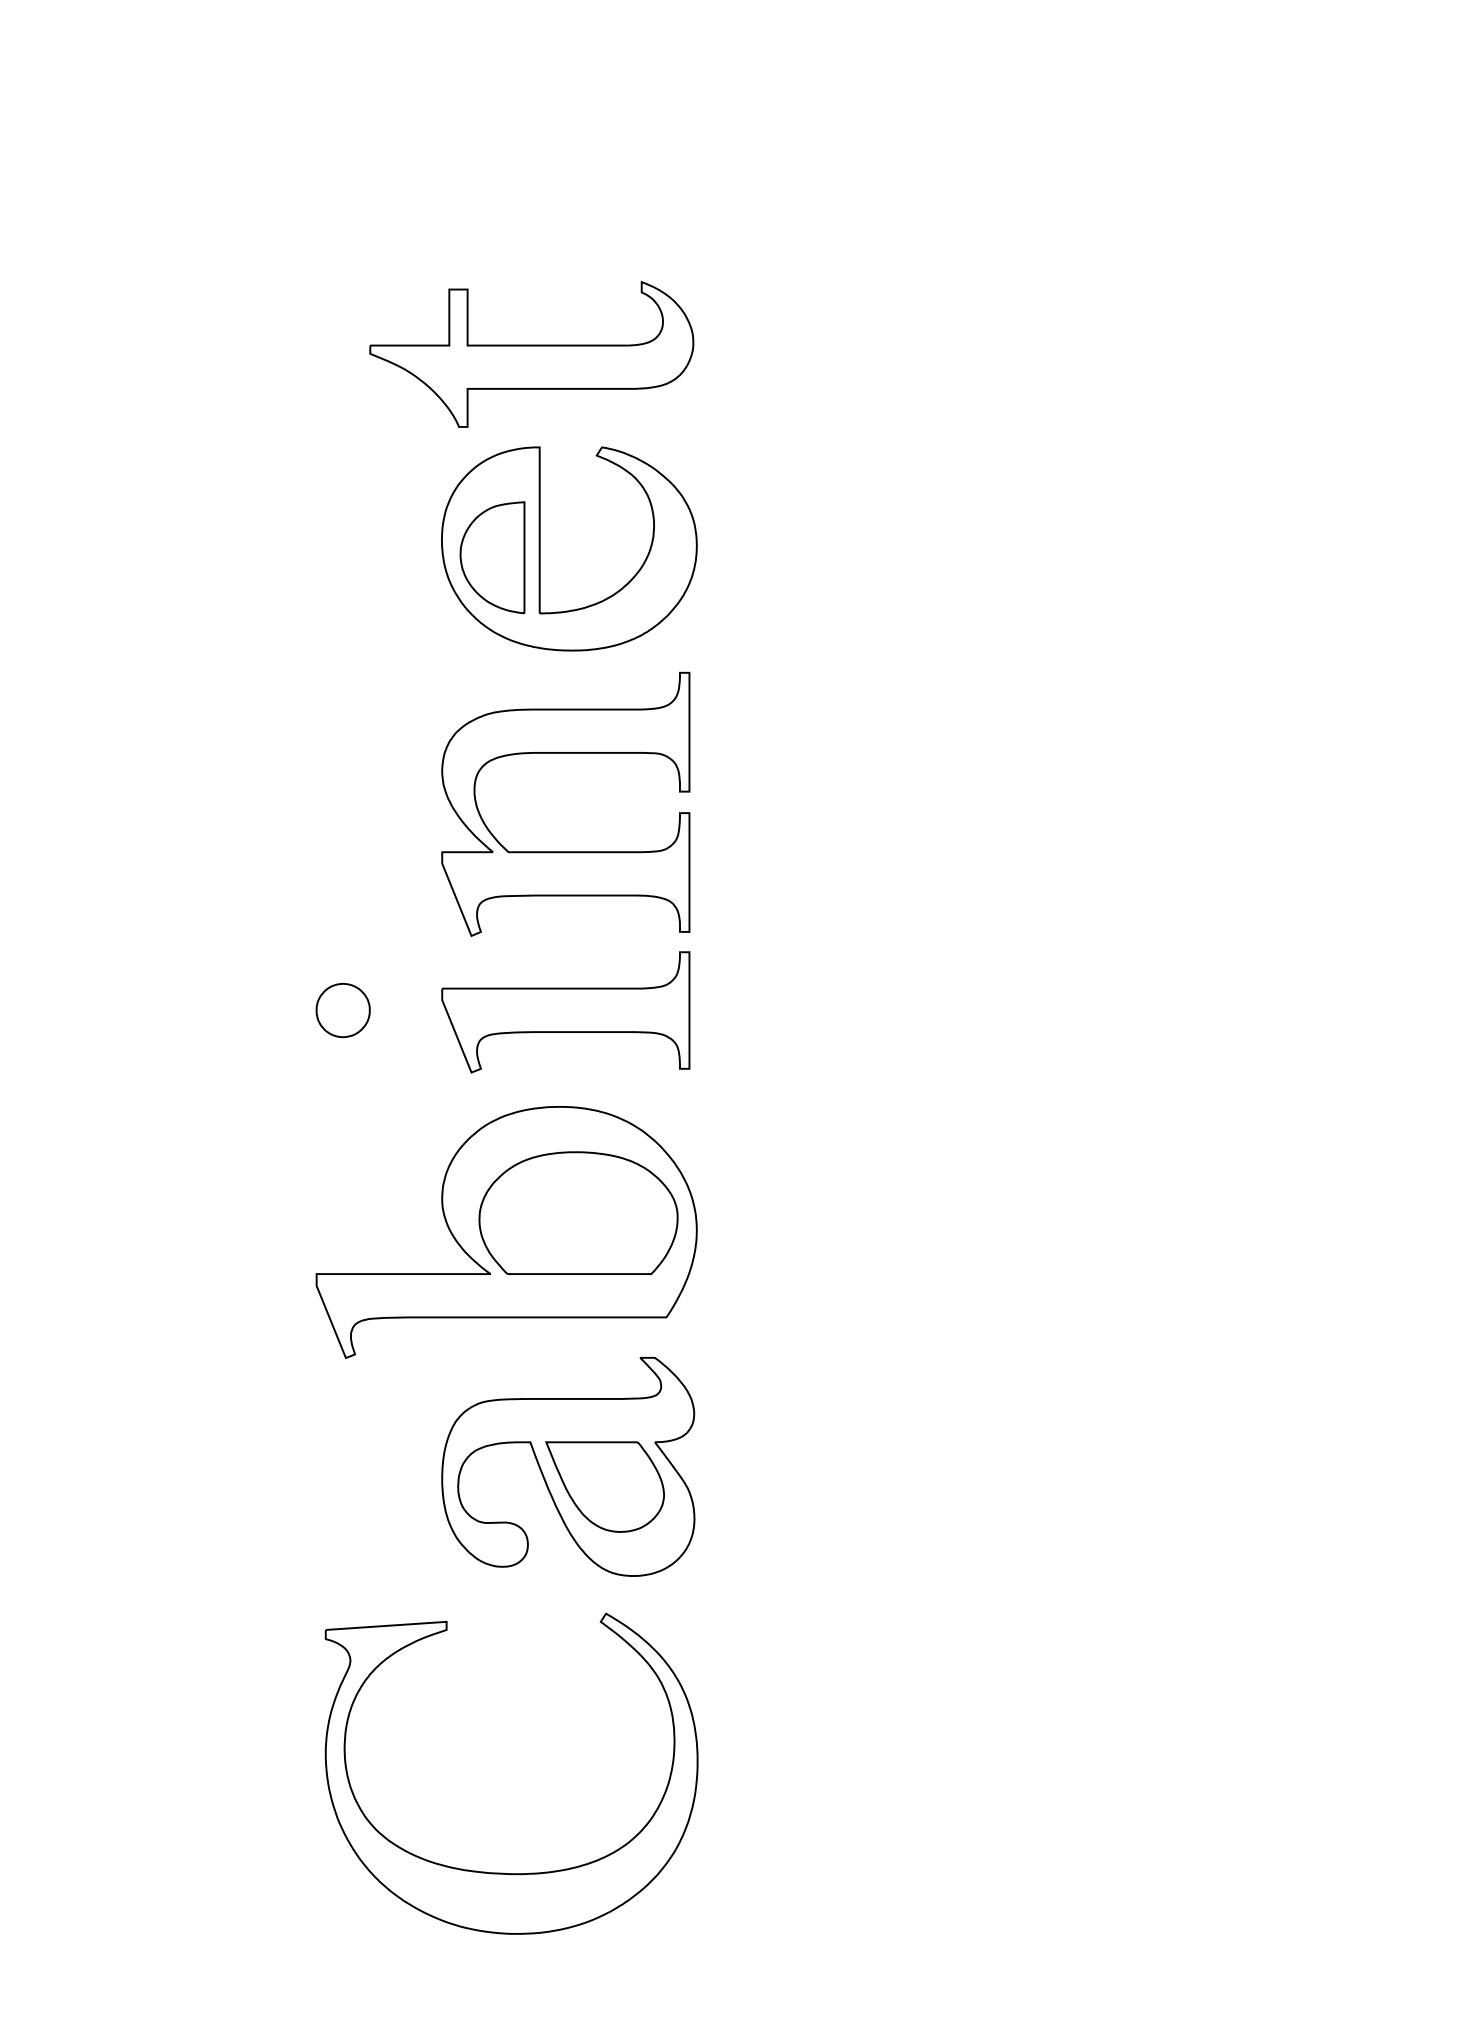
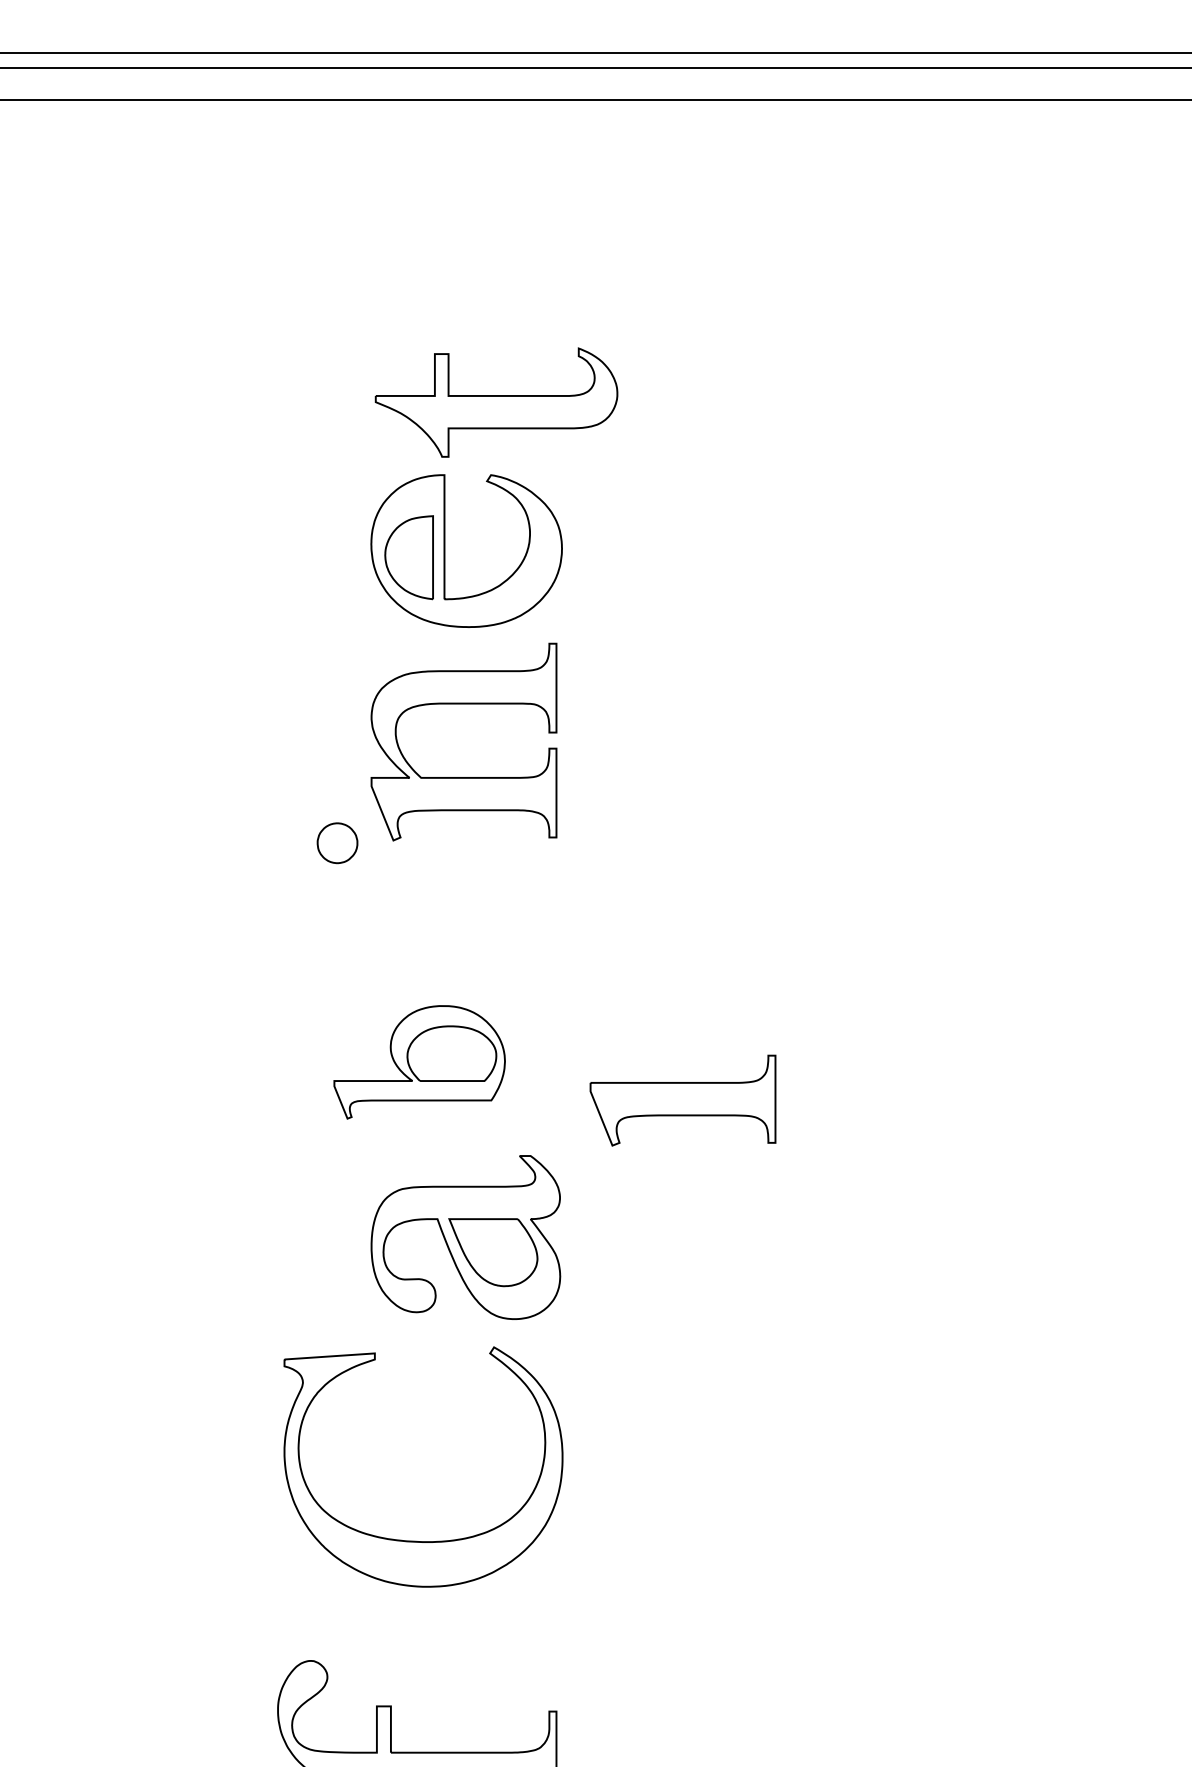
part: (531, 354) -> (496, 402), moved
part: (343, 1010) -> (337, 843), moved
part: (565, 1012) -> (682, 1100), moved
part: (506, 1232) -> (419, 1062), size x0.6

